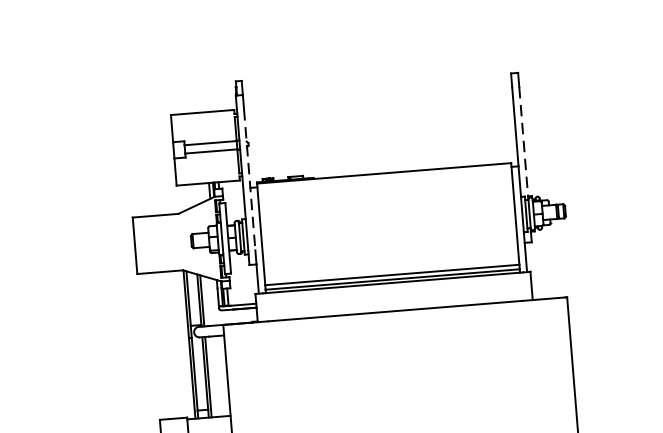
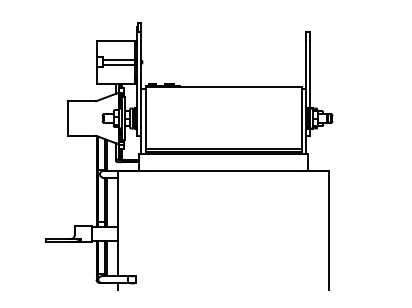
line: (524, 143) -> (310, 75), dashed -> solid
line: (249, 180) -> (141, 84), dashed -> solid

